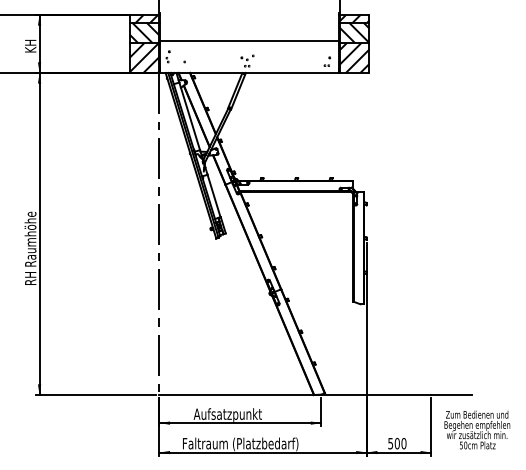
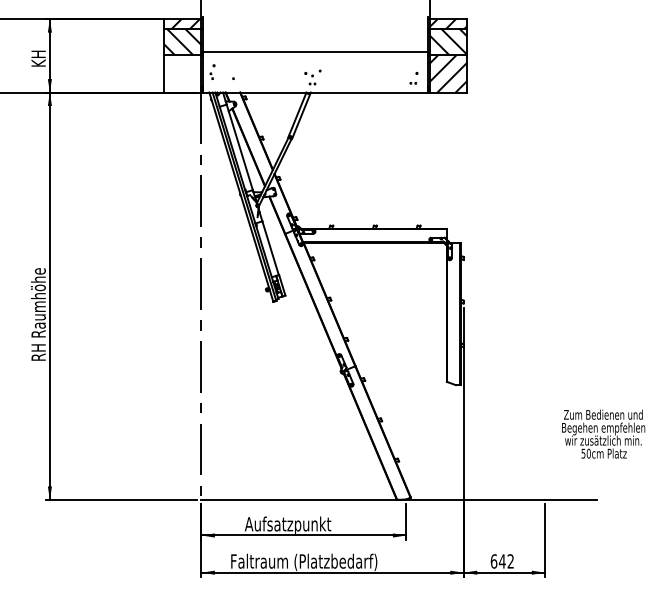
hatch: (144, 57) -> (182, 72), removed
text: (477, 429) -> (603, 433), moved
text: (397, 443) -> (502, 561), 500 -> 642

